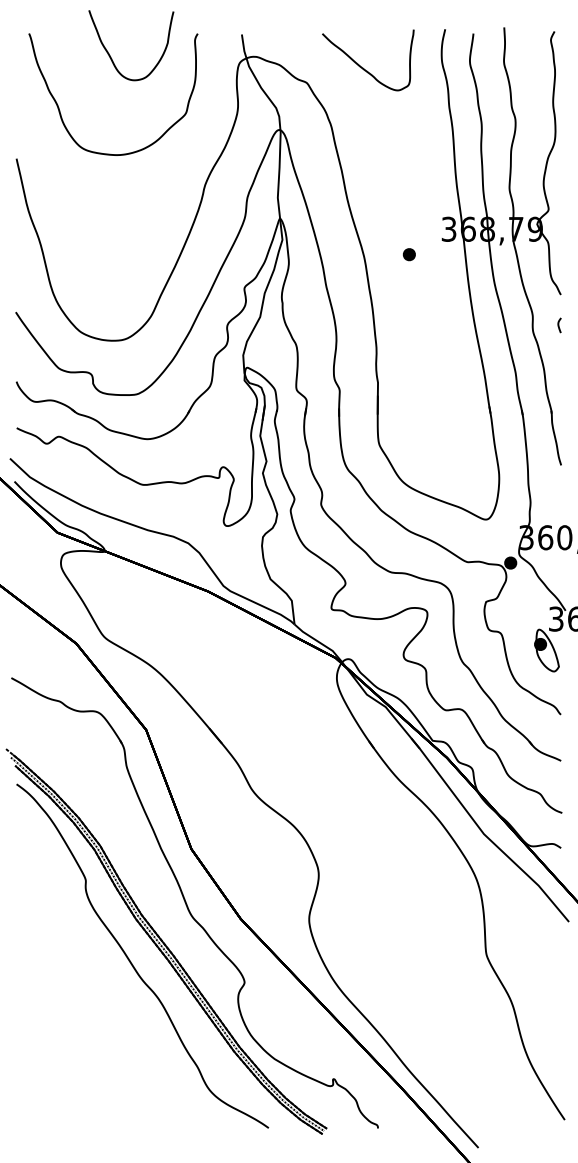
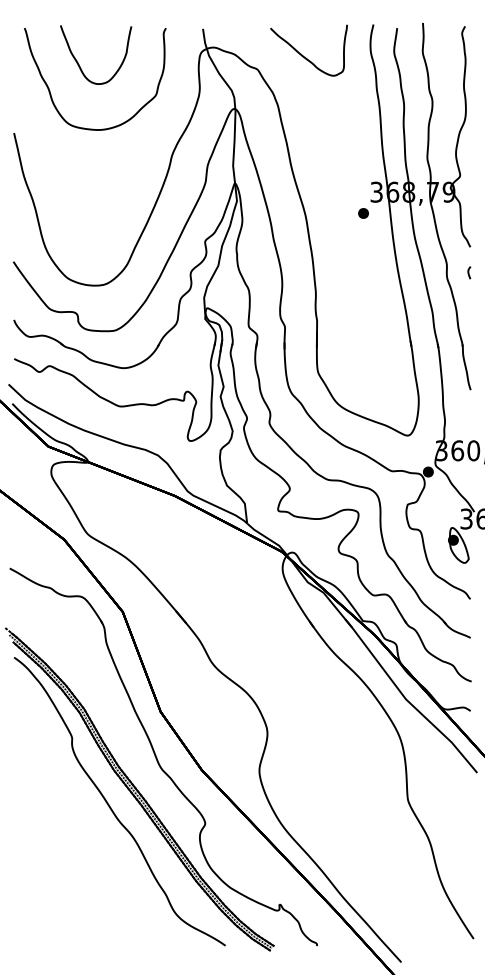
part: (112, 58) -> (80, 65), moved
part: (408, 254) -> (362, 213), moved

